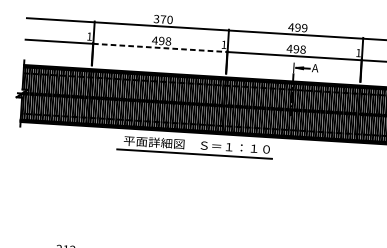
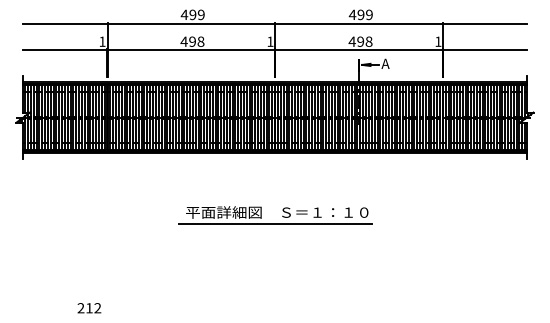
text: (163, 19) -> (192, 14), 370 -> 499
line: (160, 47) -> (191, 50), dashed -> solid
part: (200, 147) -> (282, 215), moved

